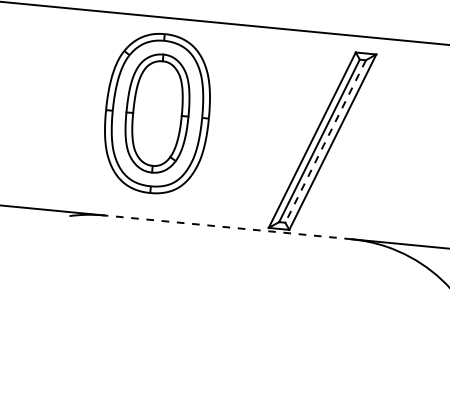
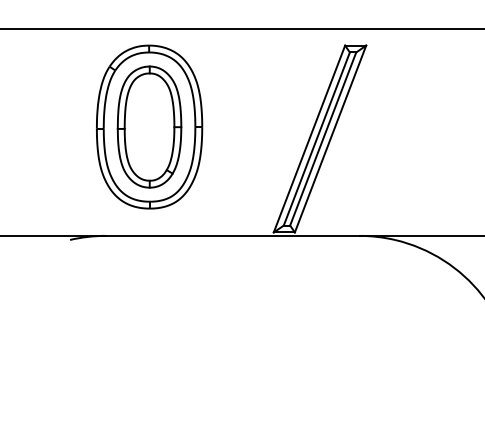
line: (325, 141) -> (323, 139), dashed -> solid
line: (228, 226) -> (232, 235), dashed -> solid

